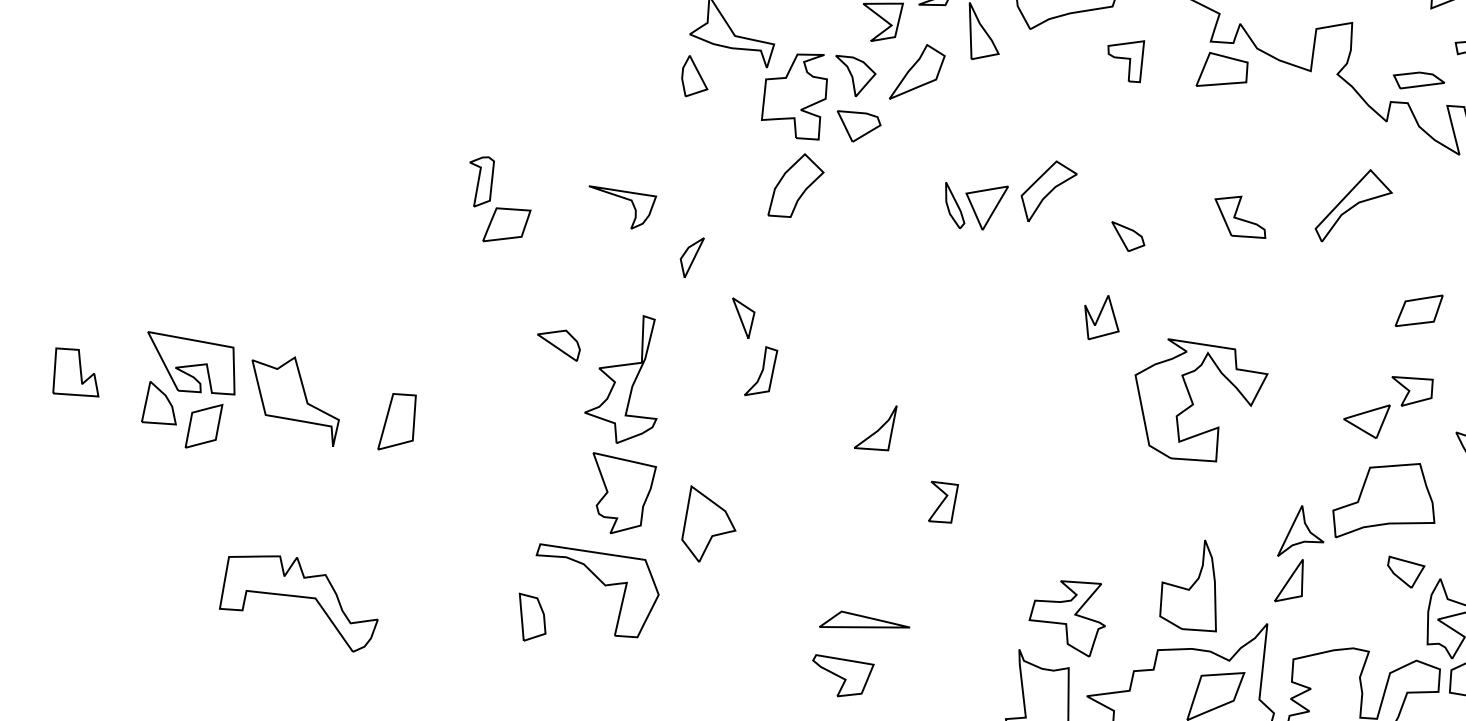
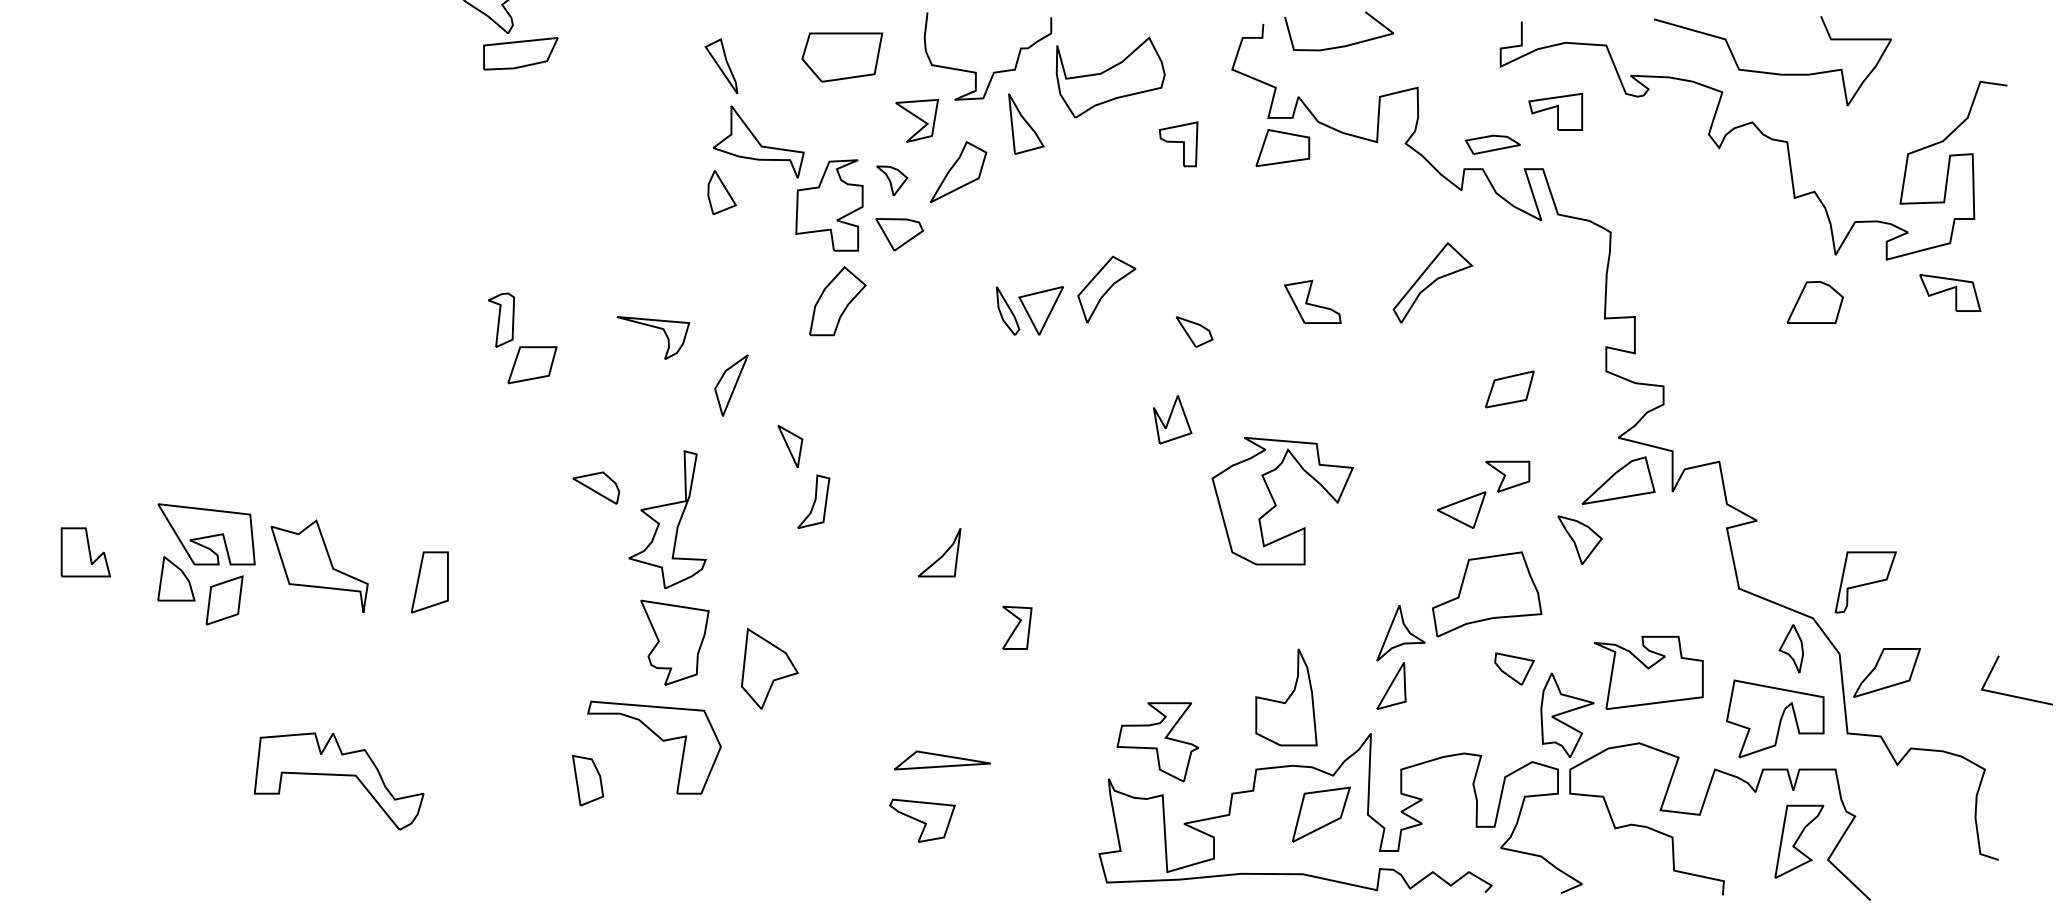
part: (854, 76) -> (891, 180), size x0.7
part: (691, 257) -> (731, 385), size x1.4

